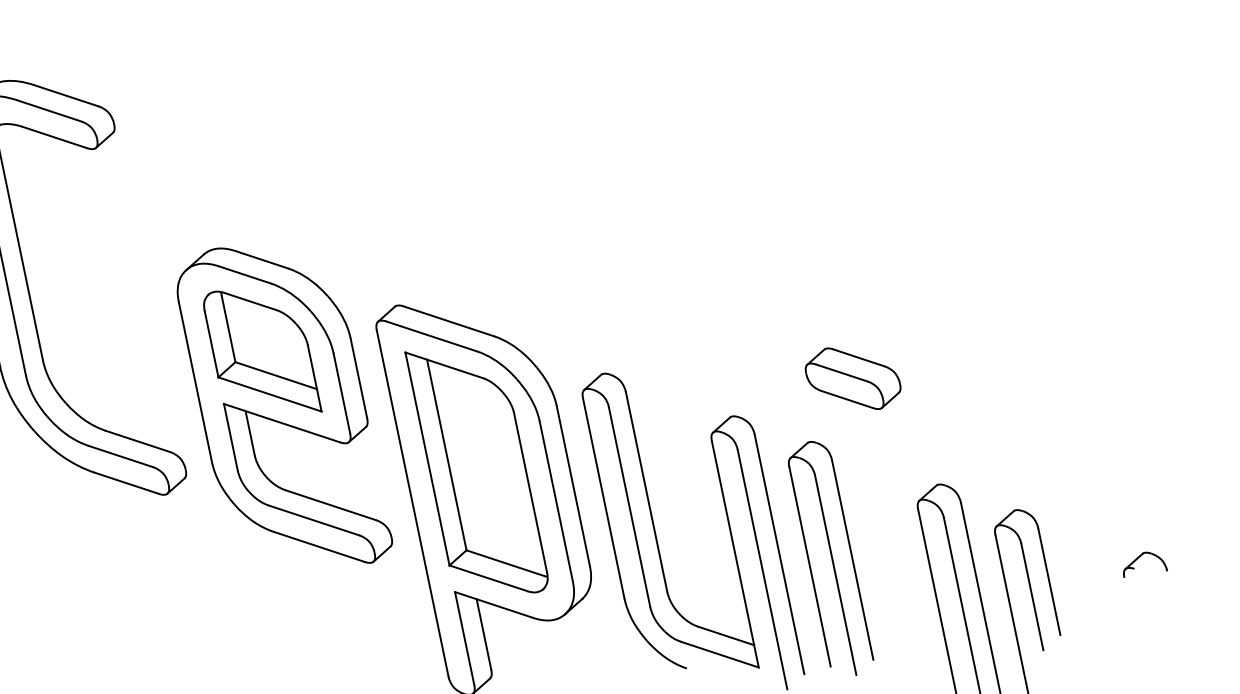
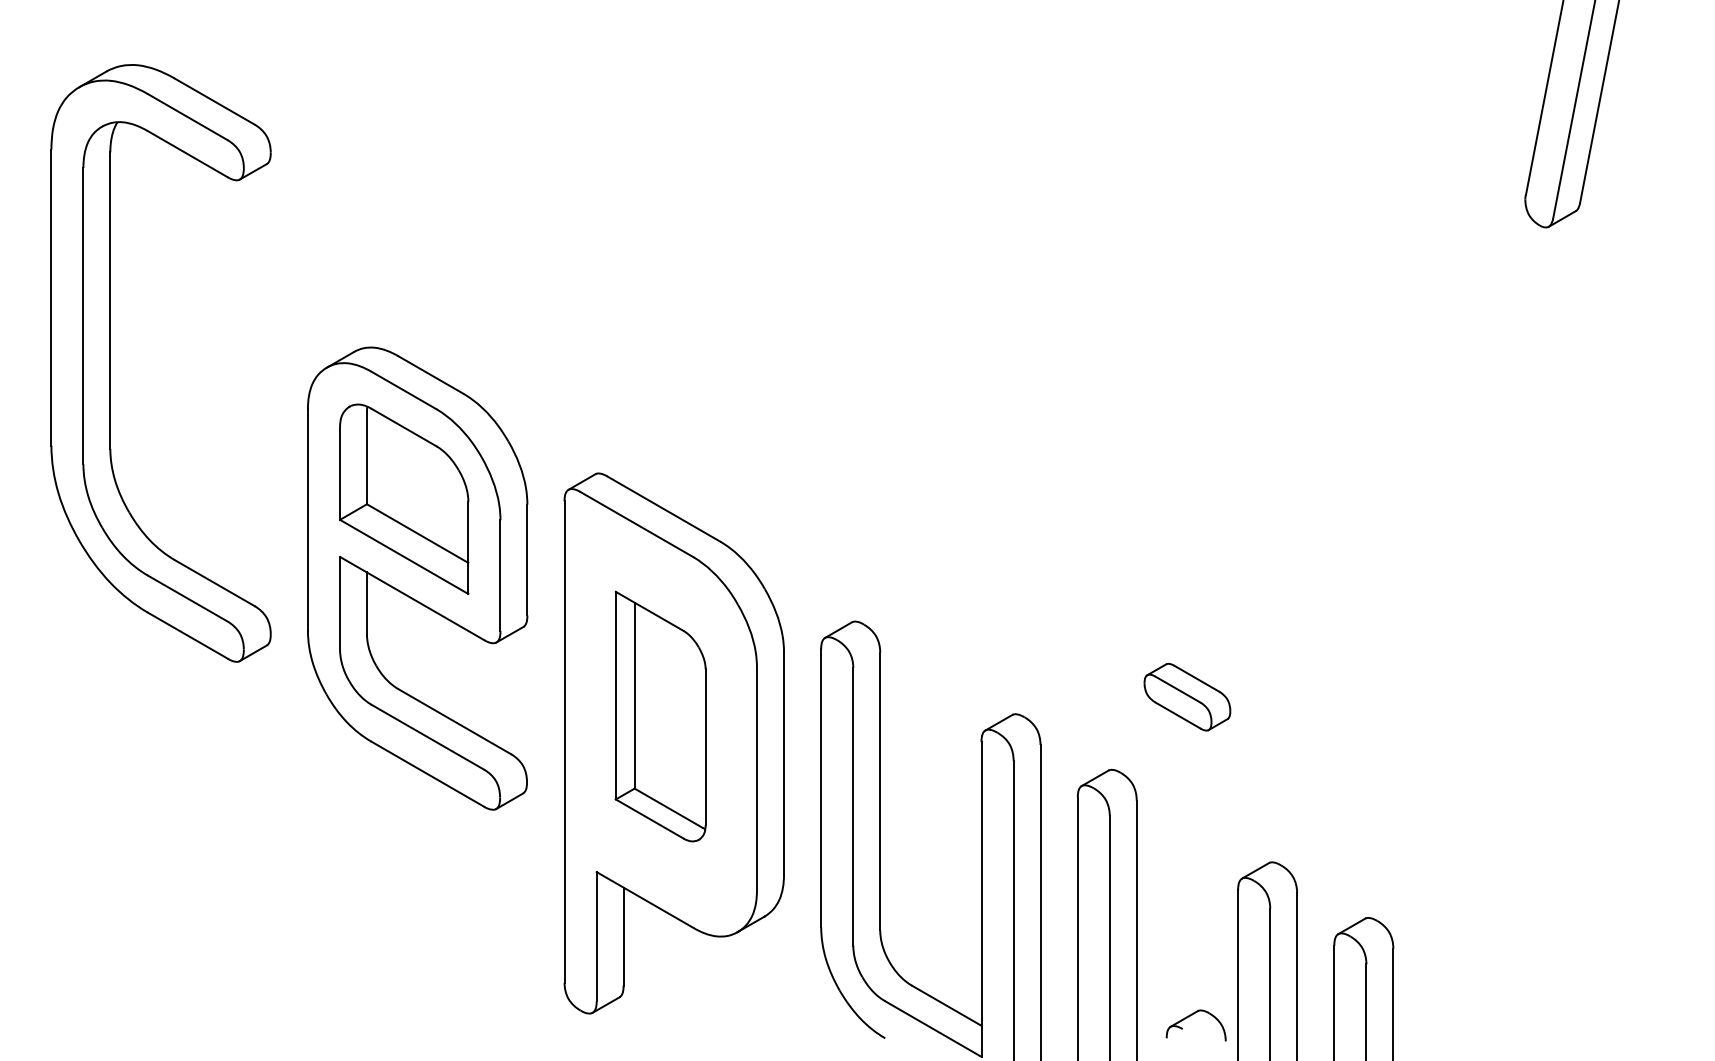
part: (853, 378) -> (1187, 696), size x0.7
part: (477, 470) -> (660, 716), size x0.7
part: (1138, 558) -> (1190, 1016), moved

